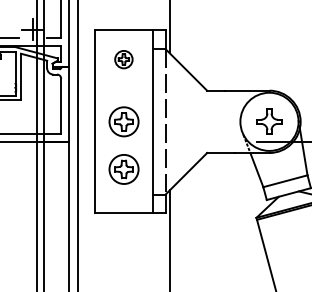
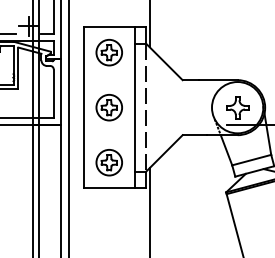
part: (123, 59) -> (108, 52), size x1.67
part: (123, 169) -> (108, 162), moved

